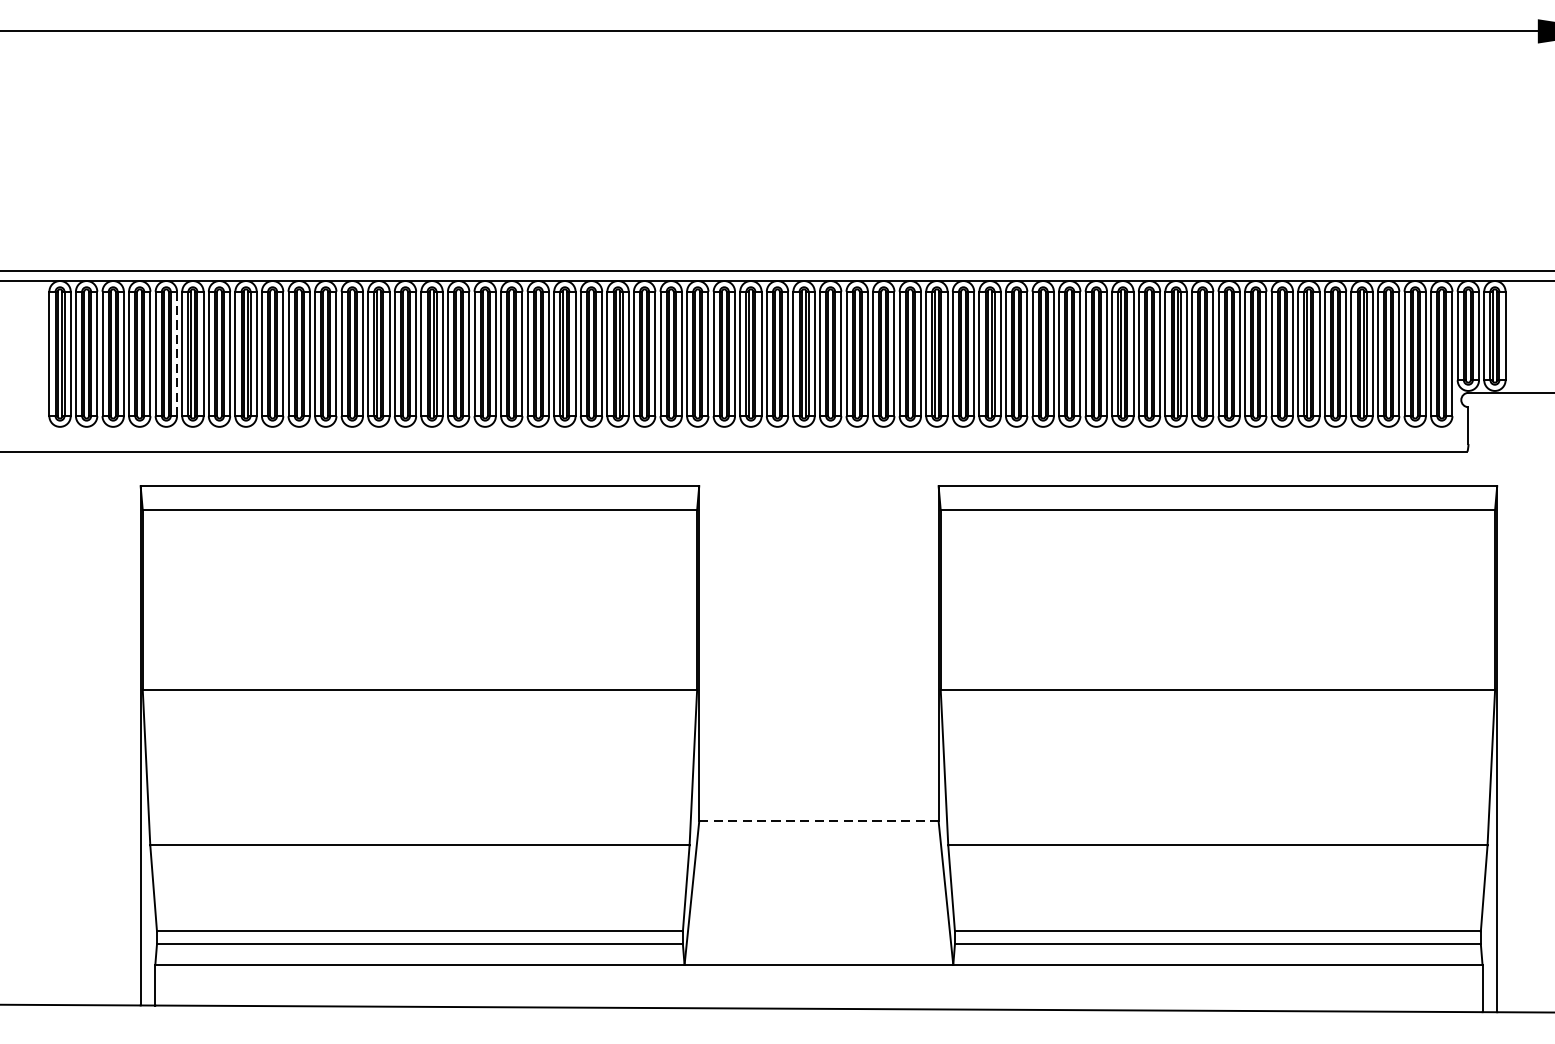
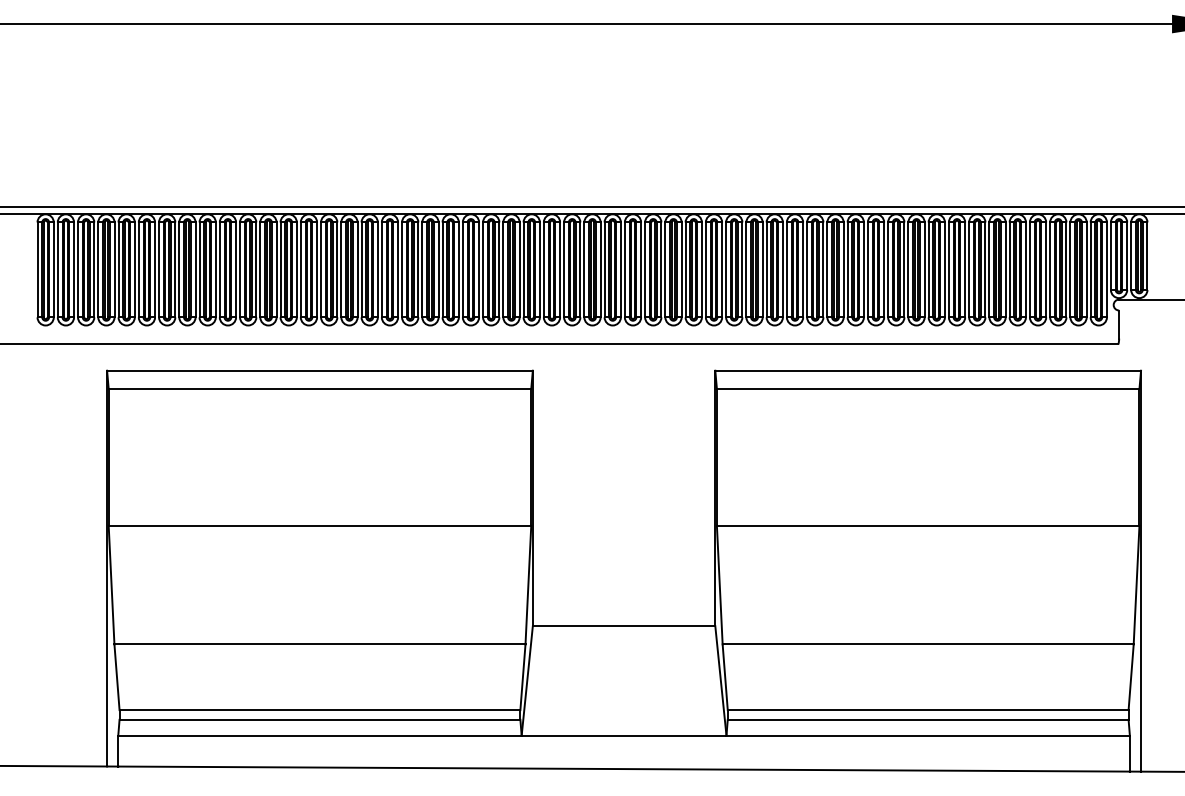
line: (176, 353) -> (134, 269), dashed -> solid
line: (819, 821) -> (624, 626), dashed -> solid

